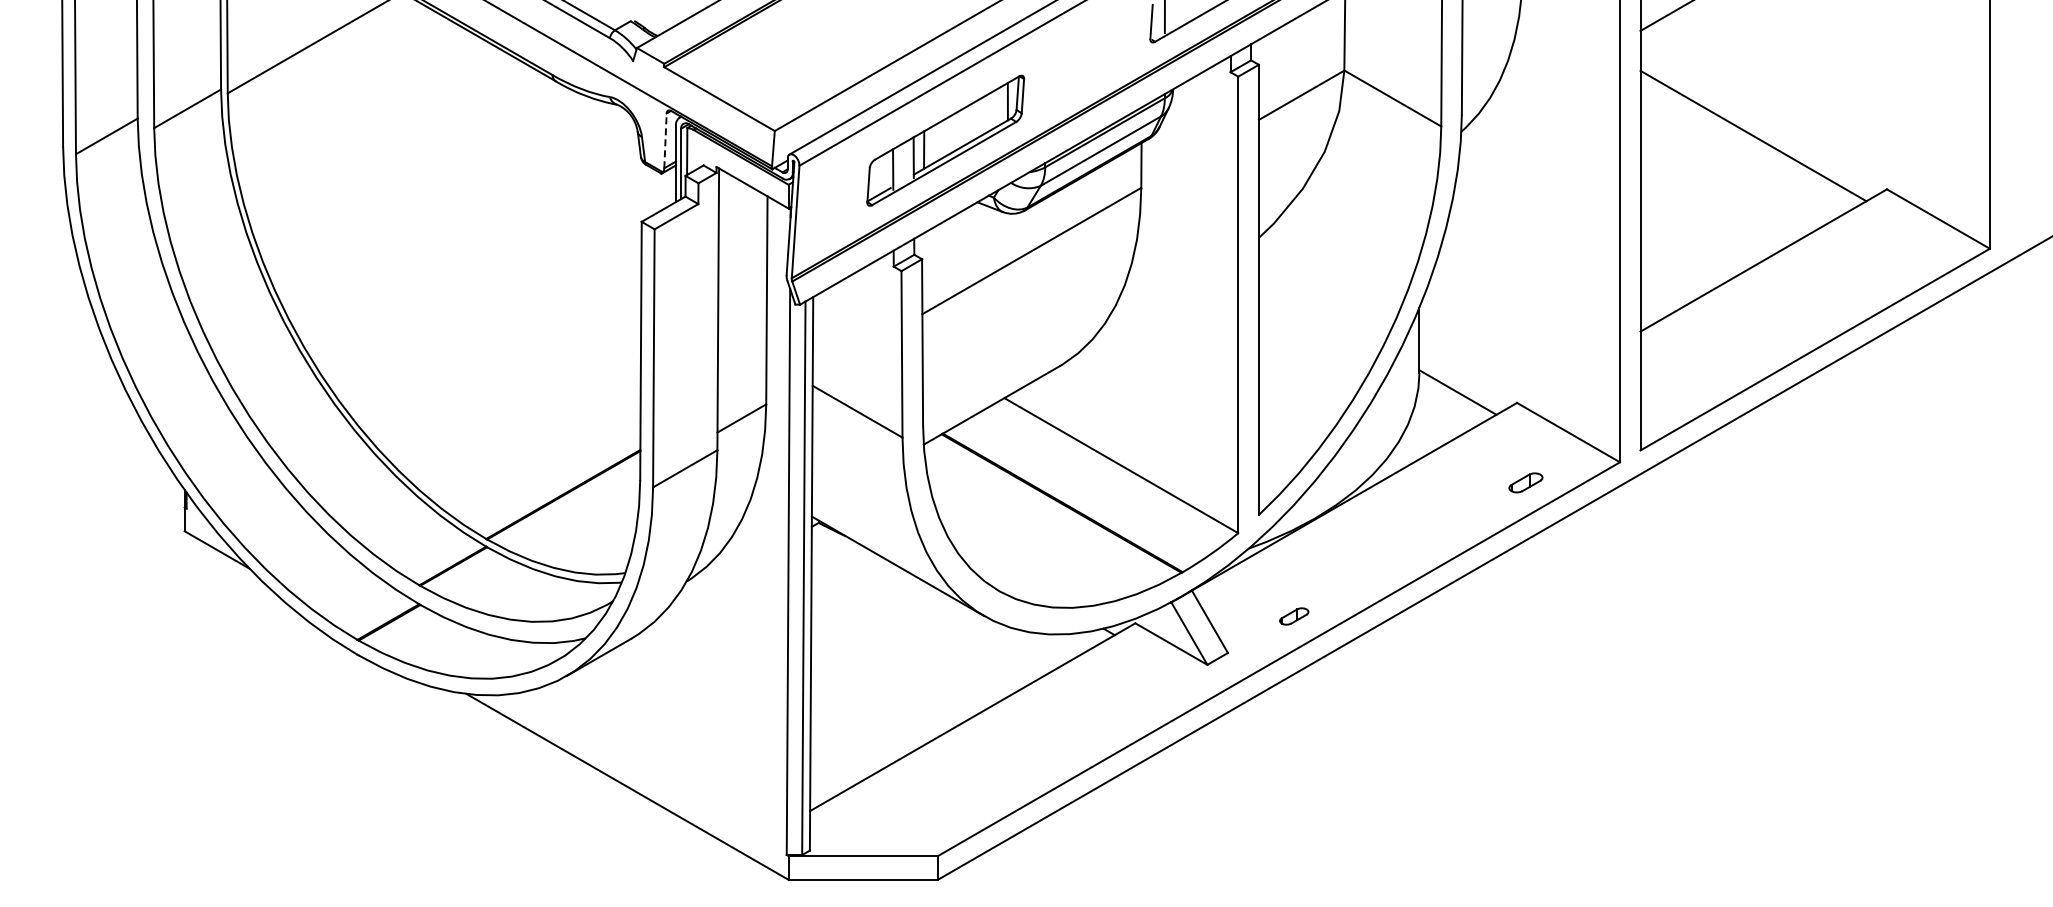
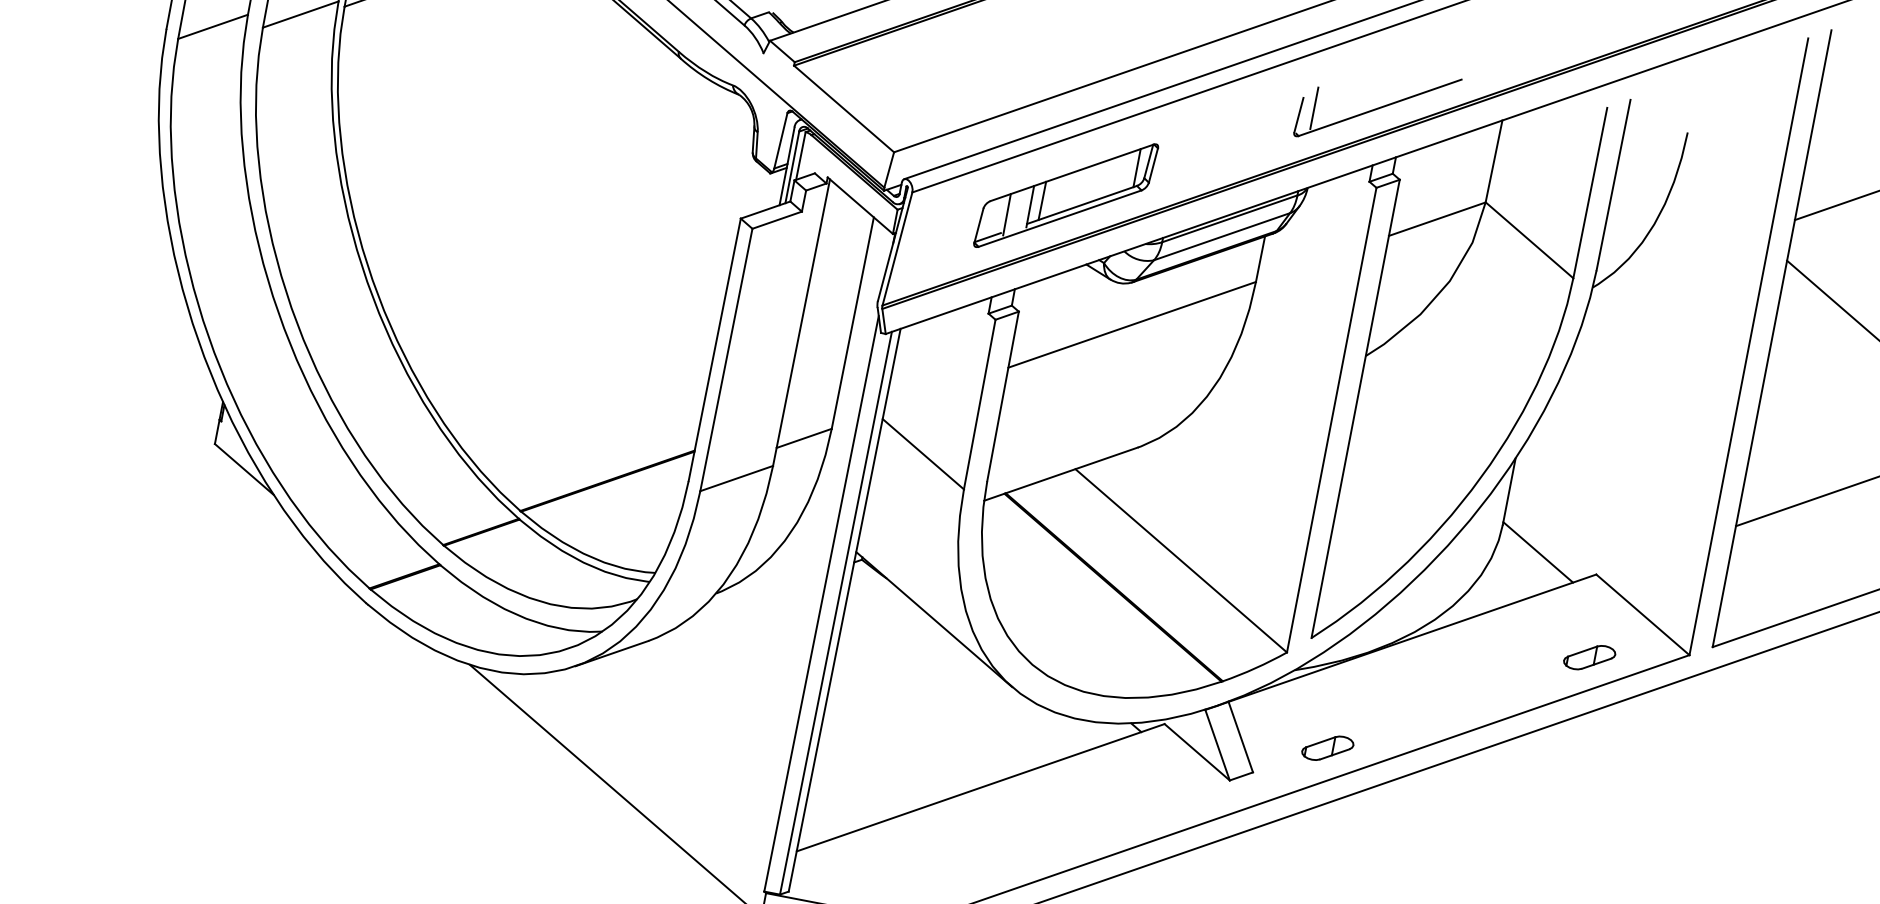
line: (665, 140) -> (780, 140), dashed -> solid
part: (1525, 482) -> (1589, 657), size x1.43
part: (1293, 616) -> (1326, 748), size x1.67

